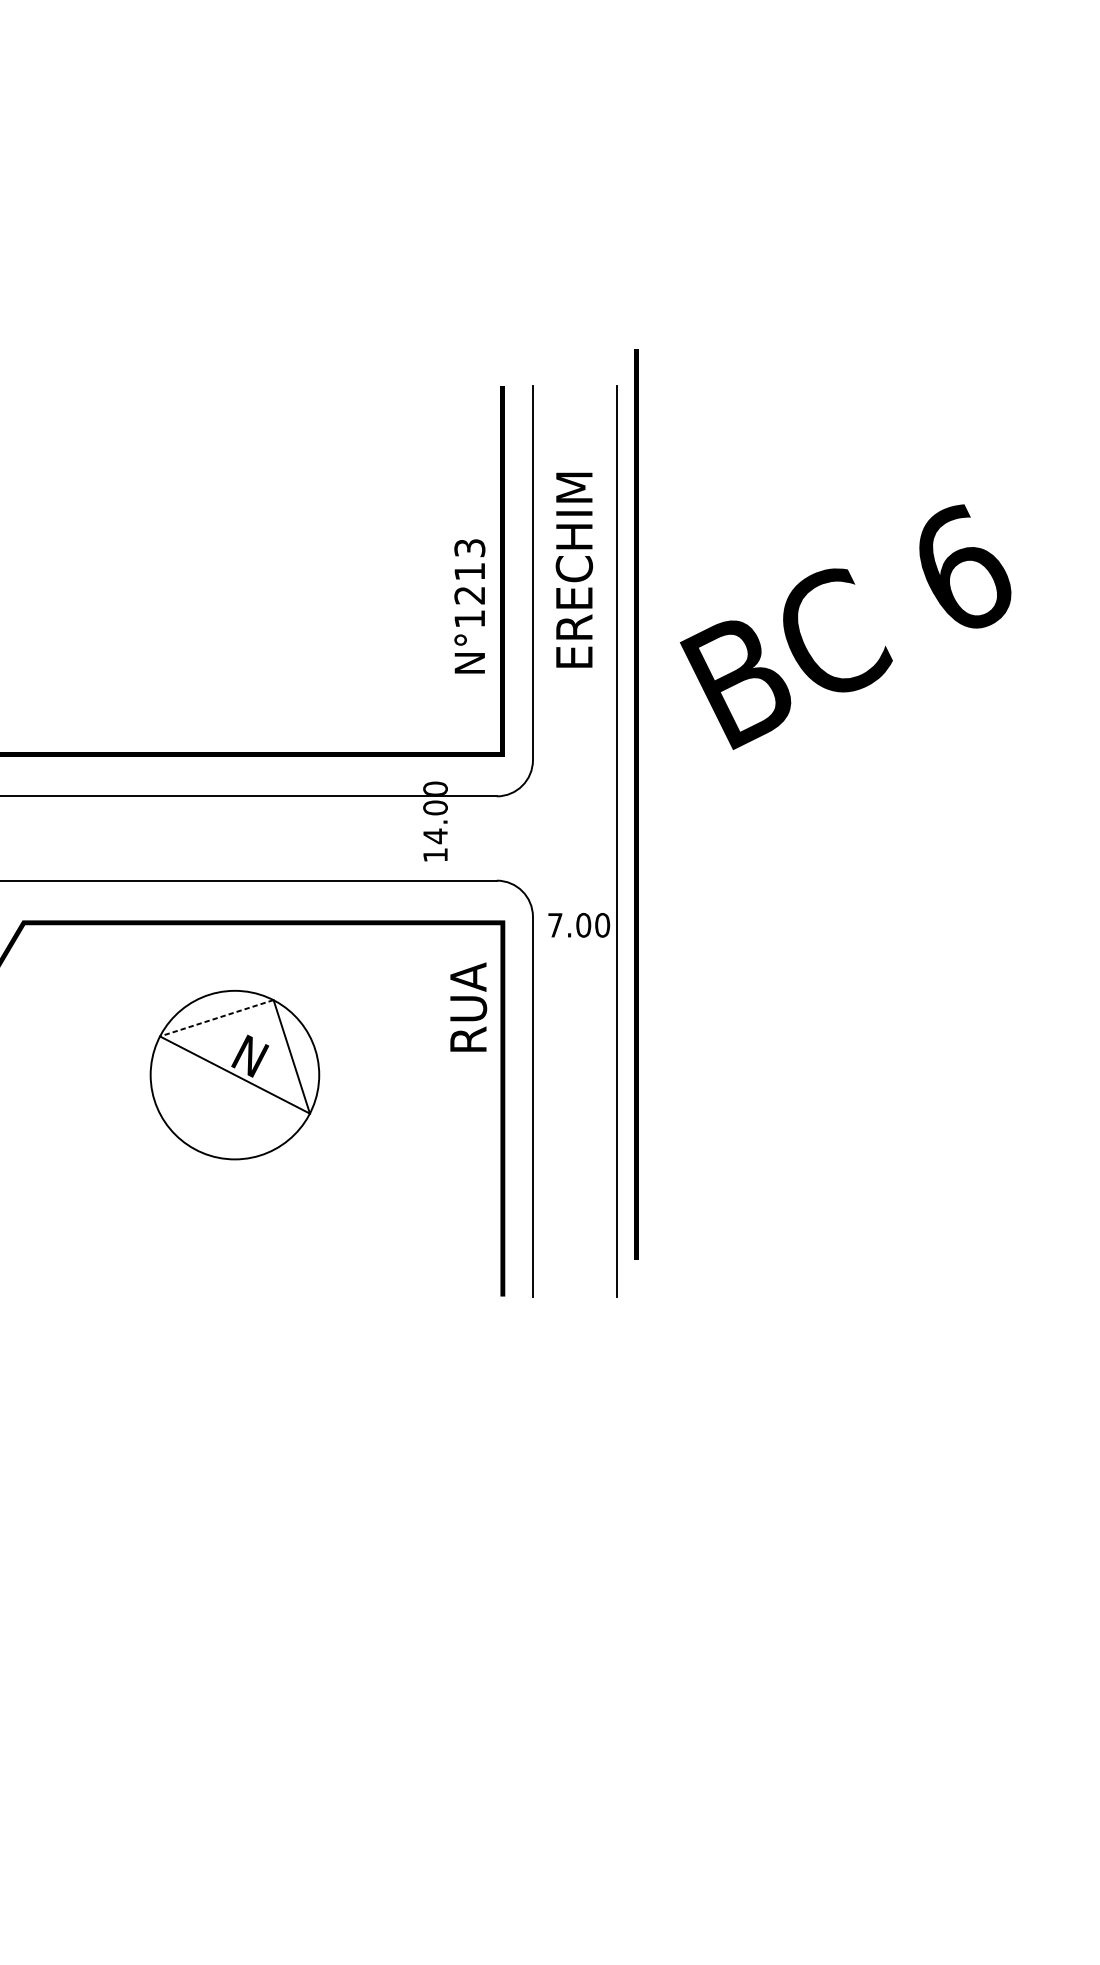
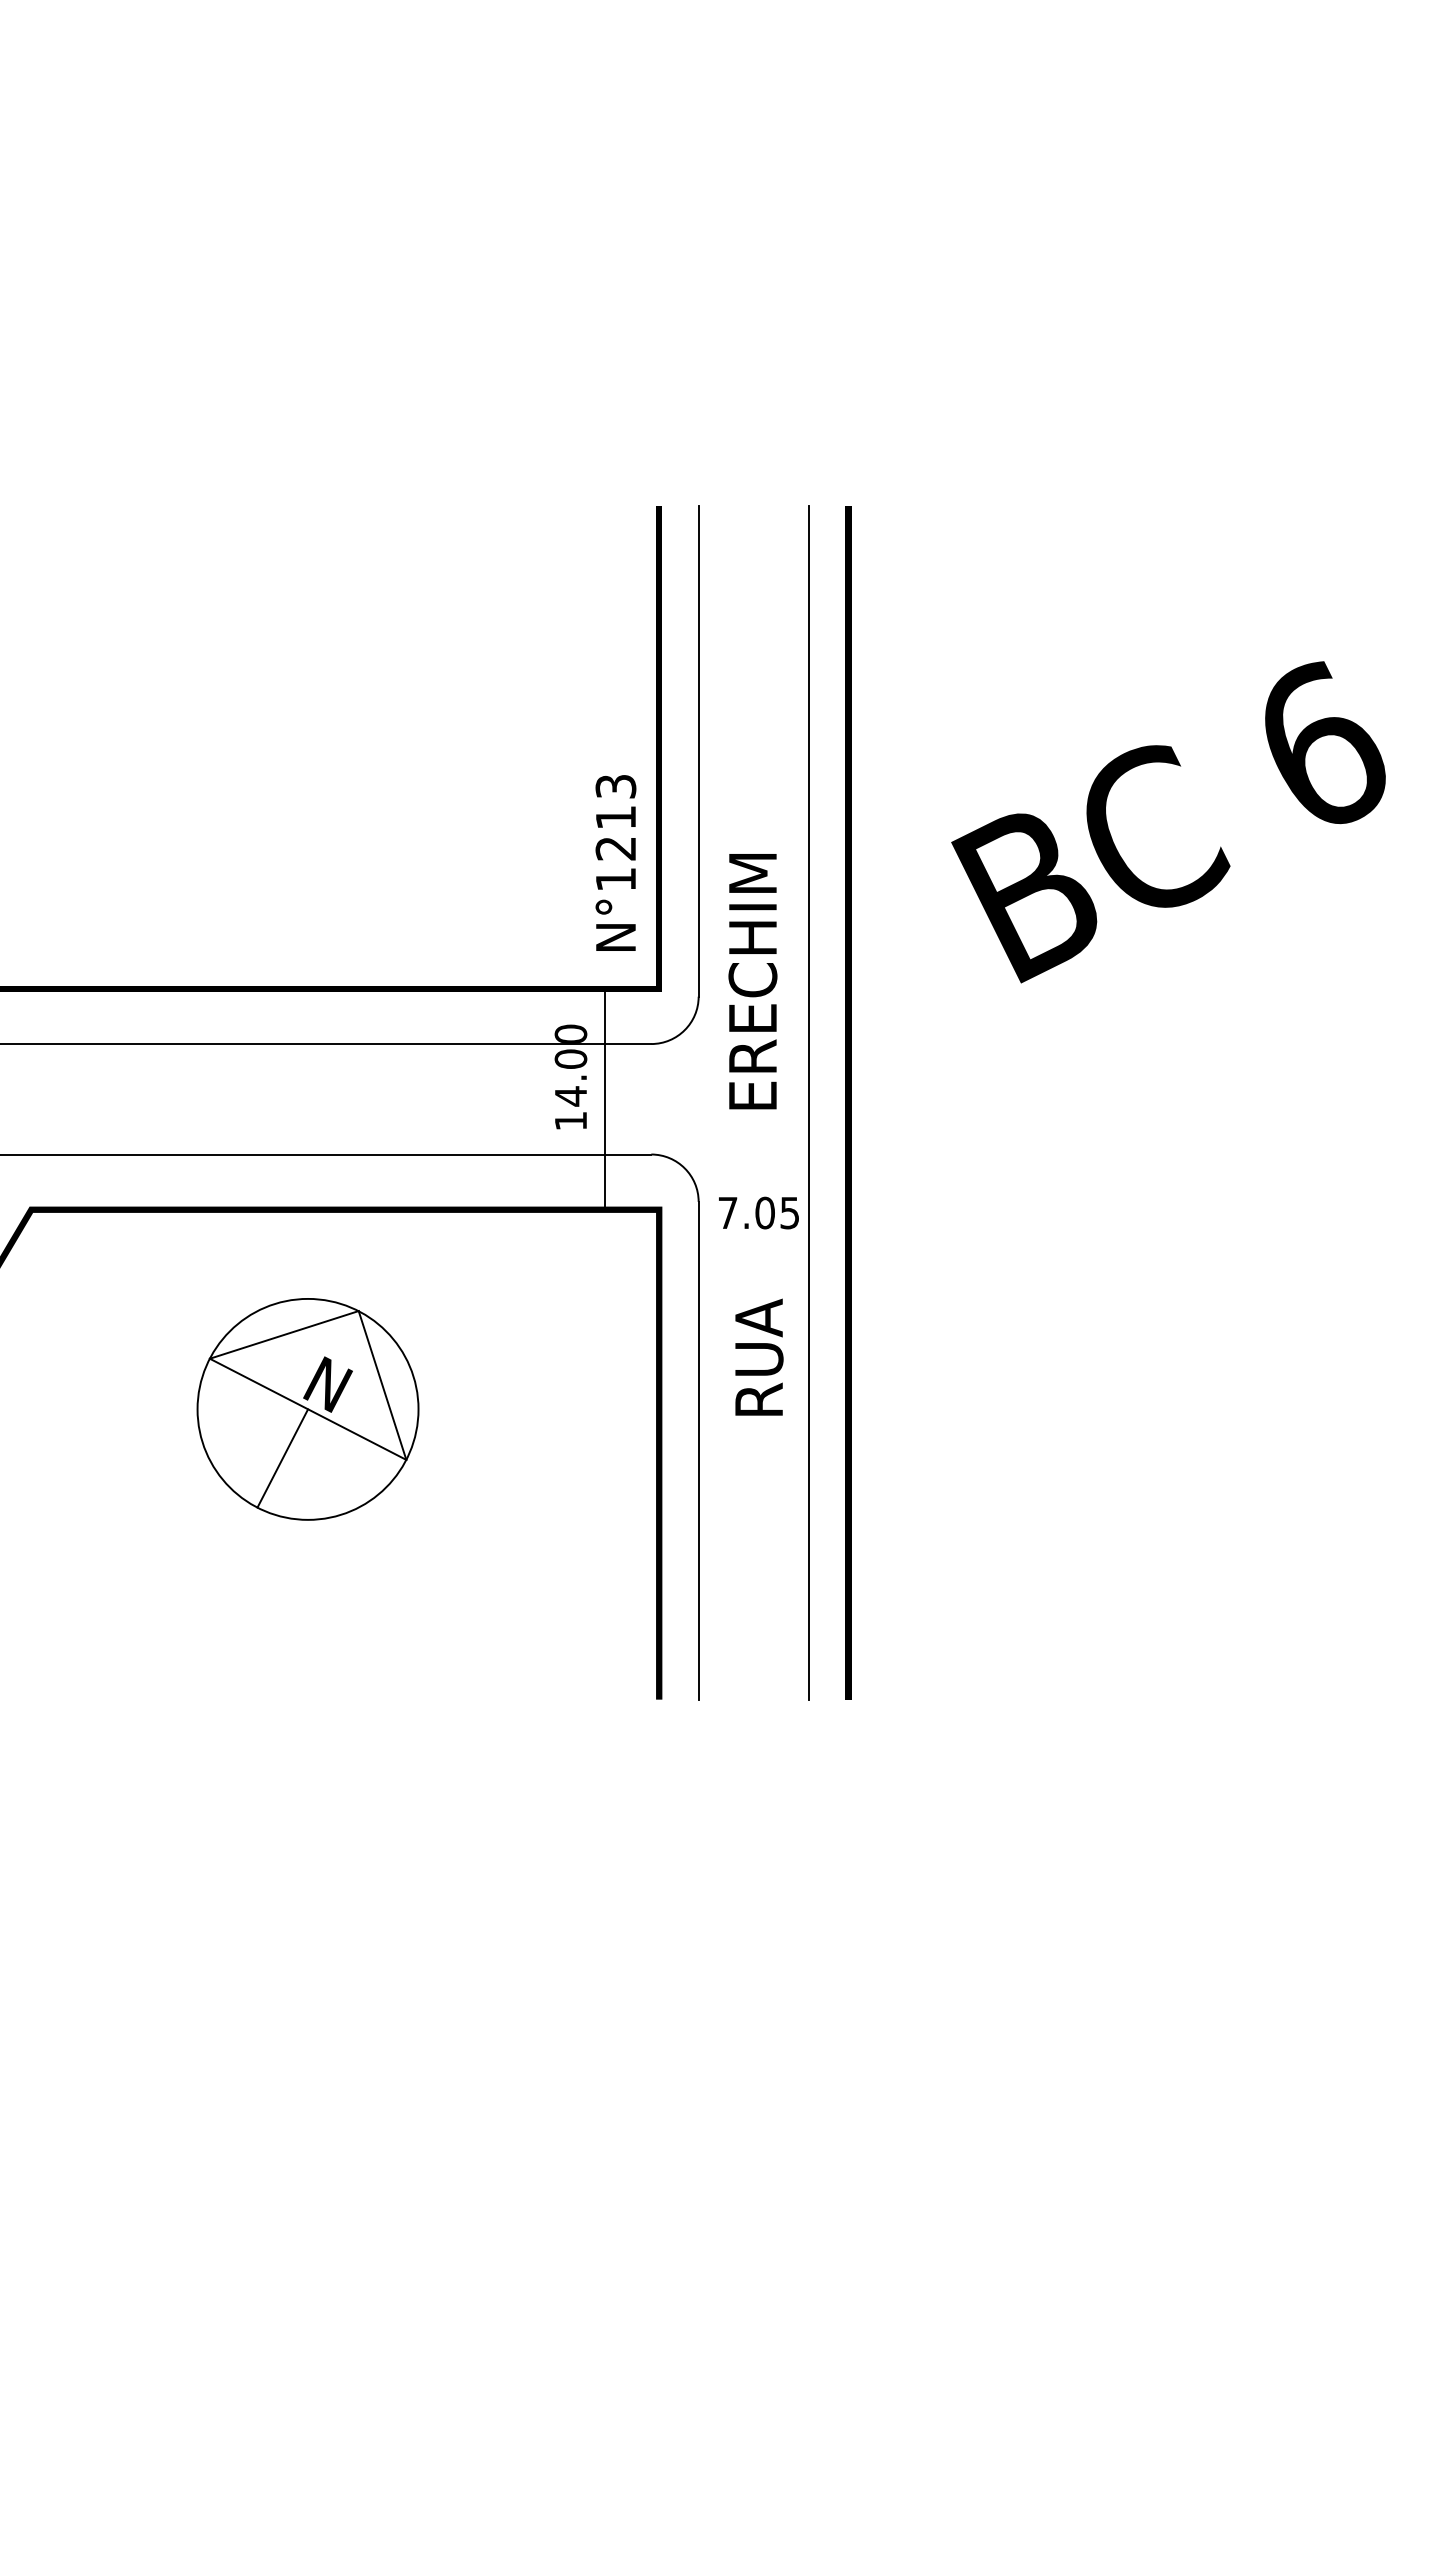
text: (574, 570) -> (752, 981), moved
text: (469, 606) -> (615, 862), moved
text: (845, 627) -> (1168, 822), moved
line: (636, 804) -> (848, 1102), moved
line: (461, 837) -> (605, 1098), added
text: (602, 924) -> (789, 1212), 7.00 -> 7.05
text: (468, 1006) -> (759, 1356), moved
line: (216, 1018) -> (283, 1335), dashed -> solid
line: (215, 1112) -> (282, 1458), added

